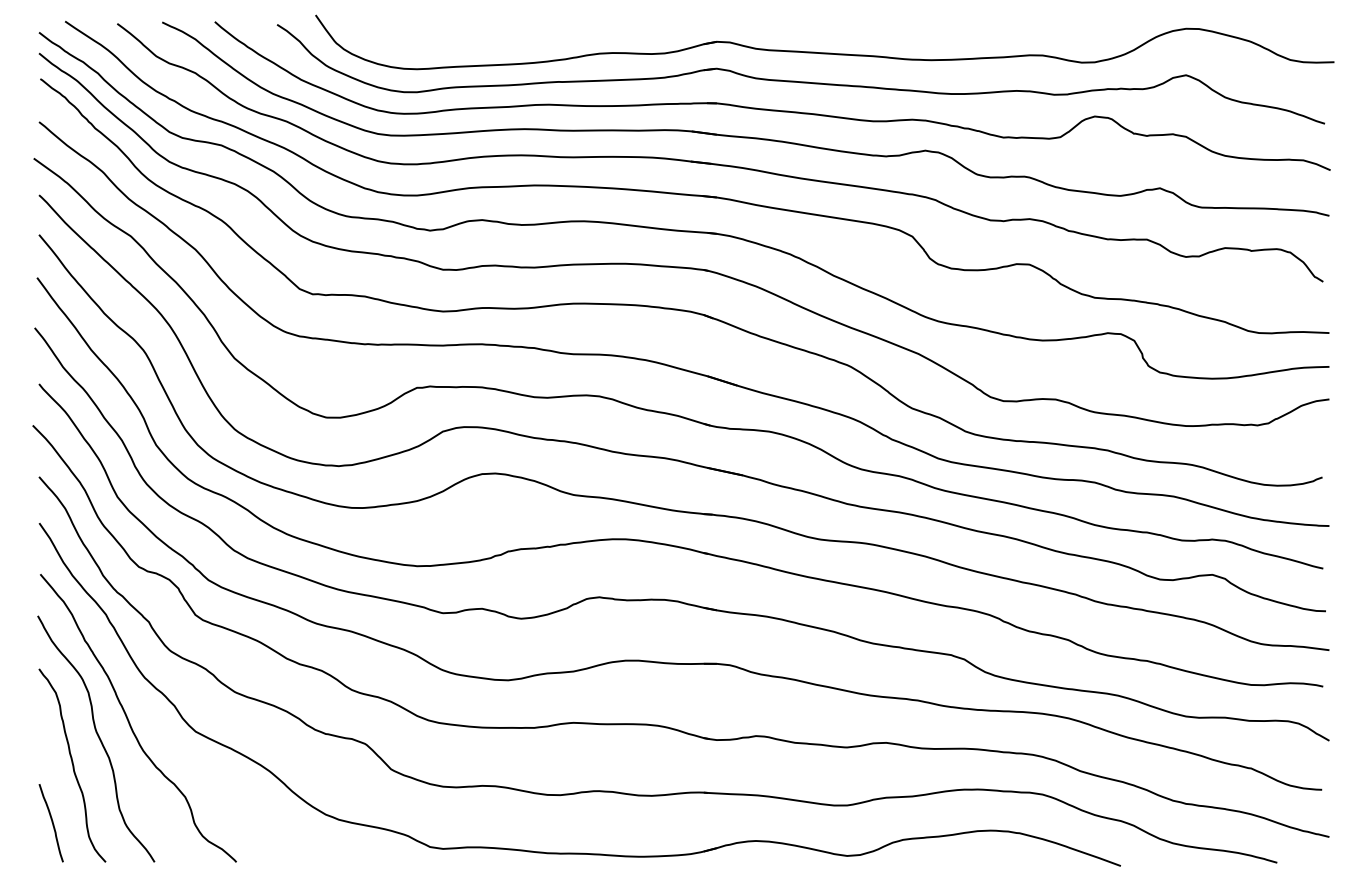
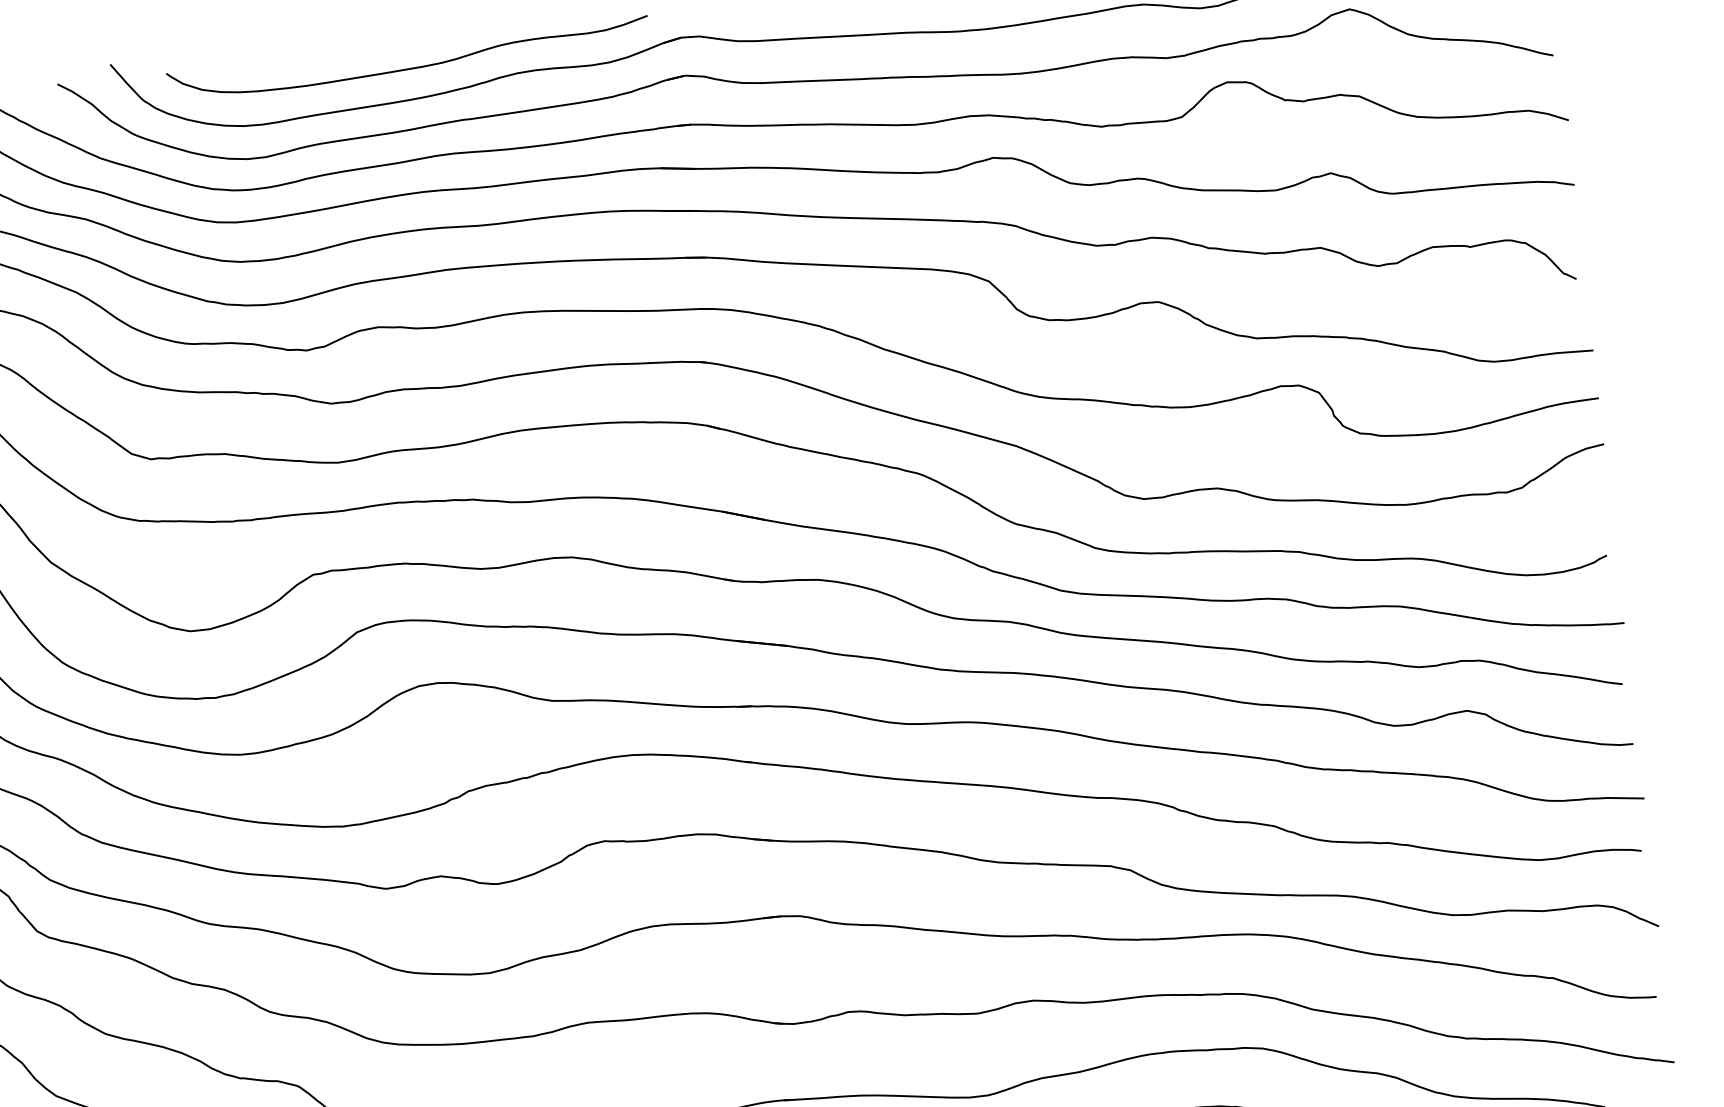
curve: (524, 41) -> (409, 68), added

